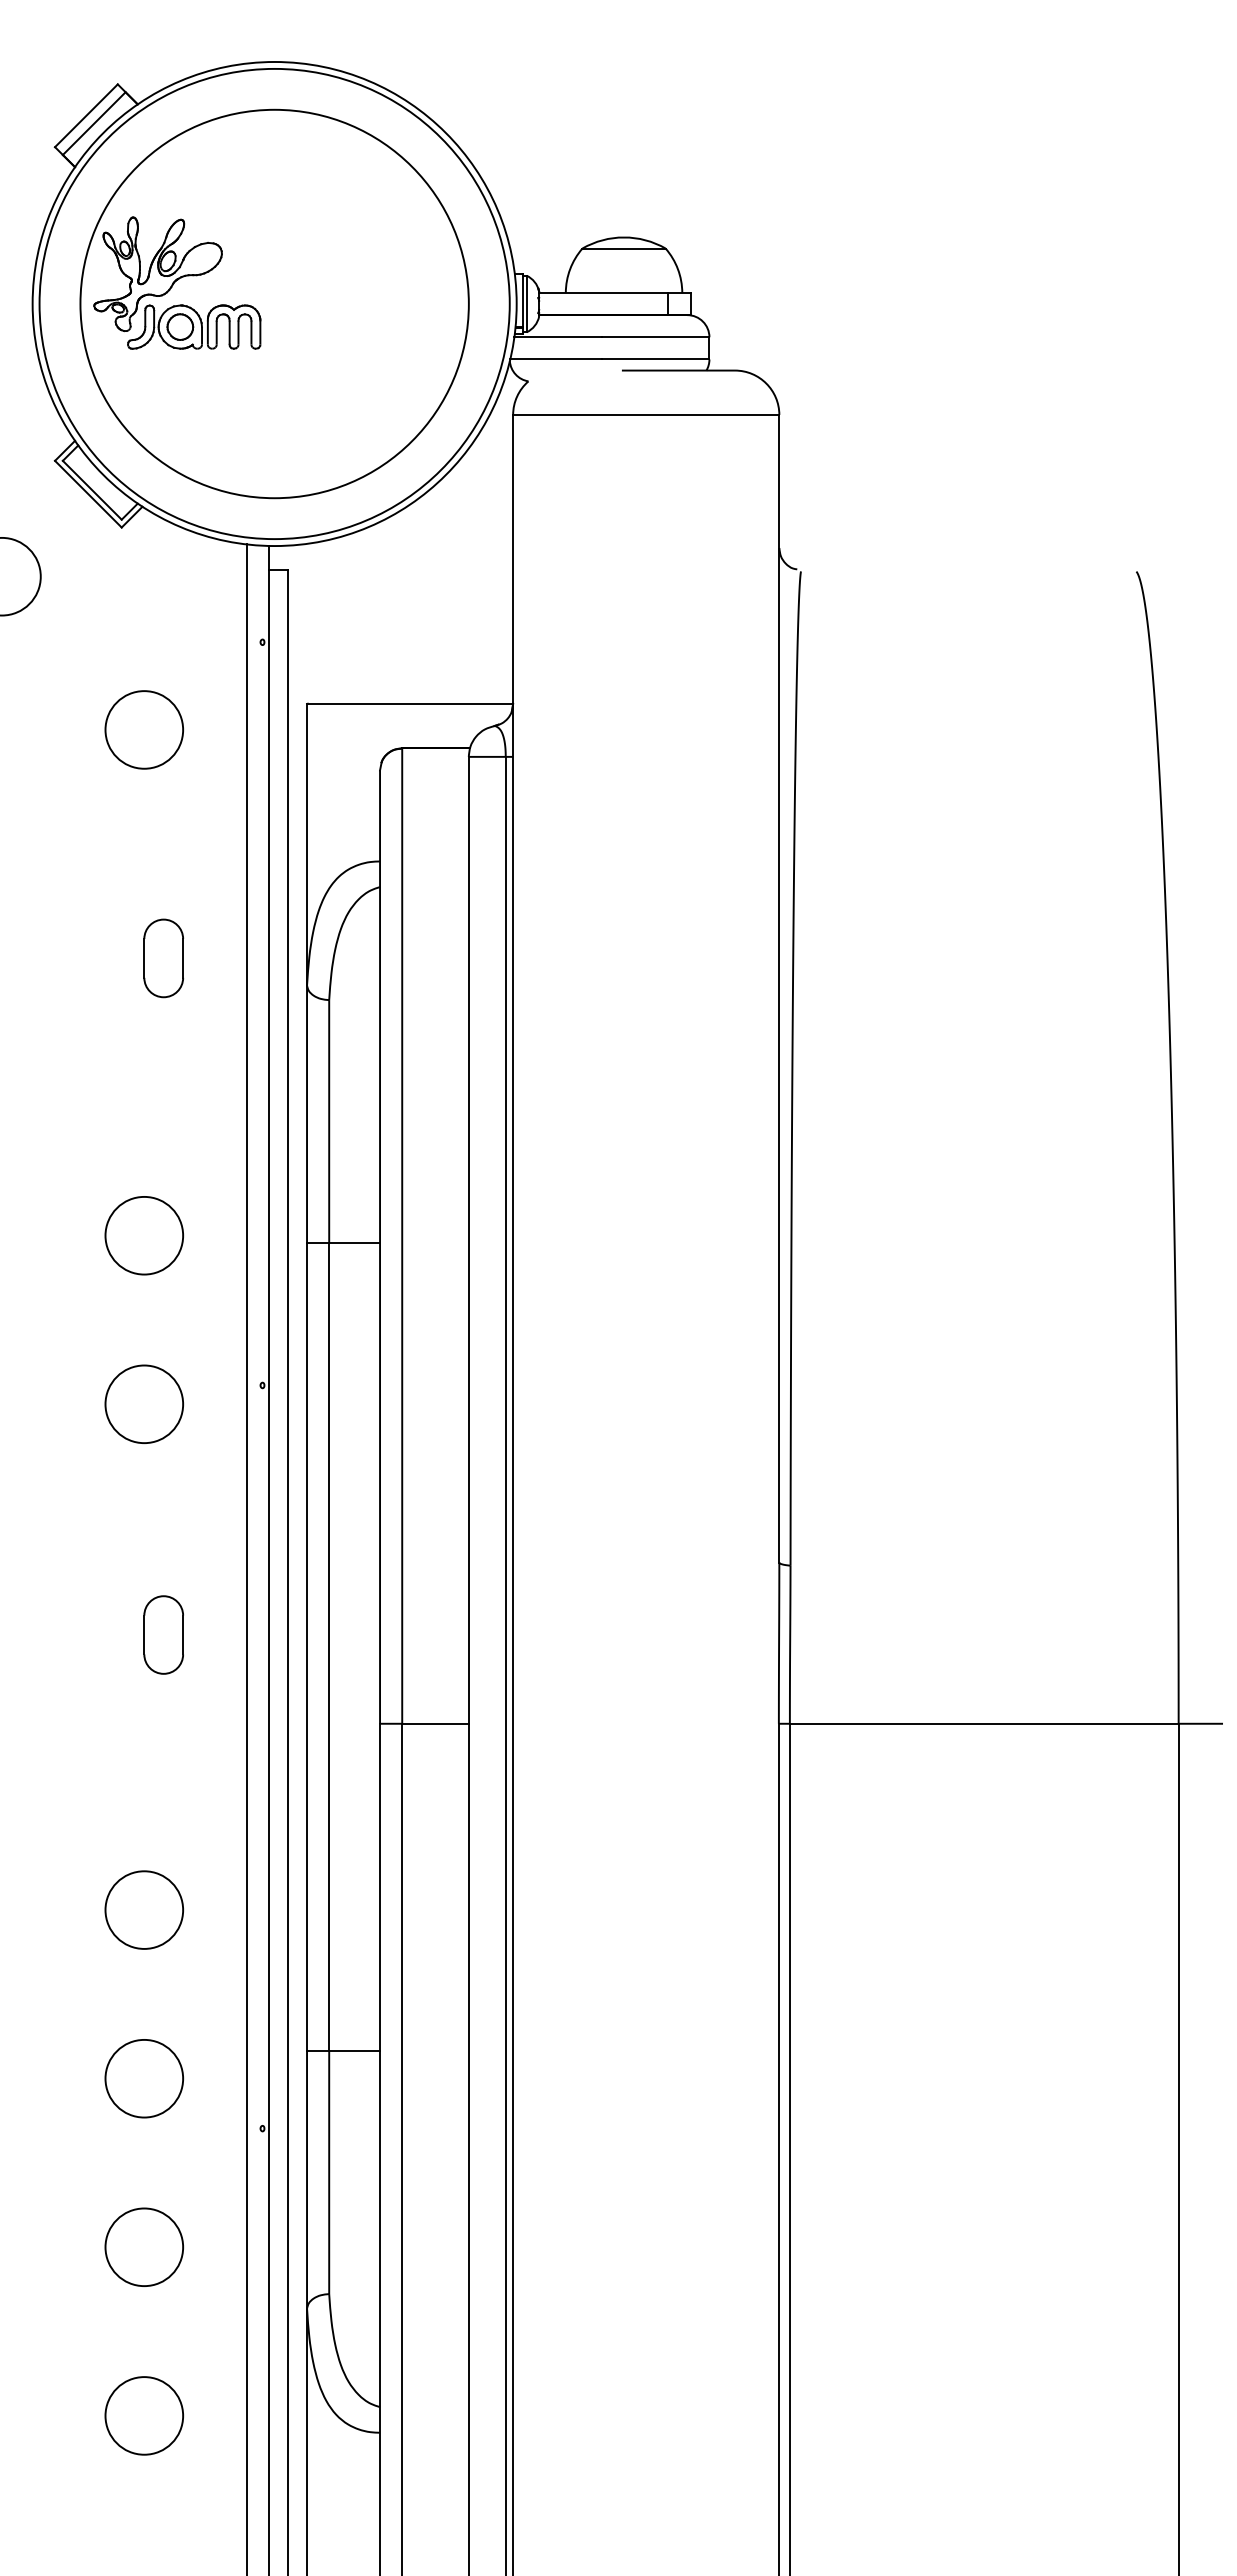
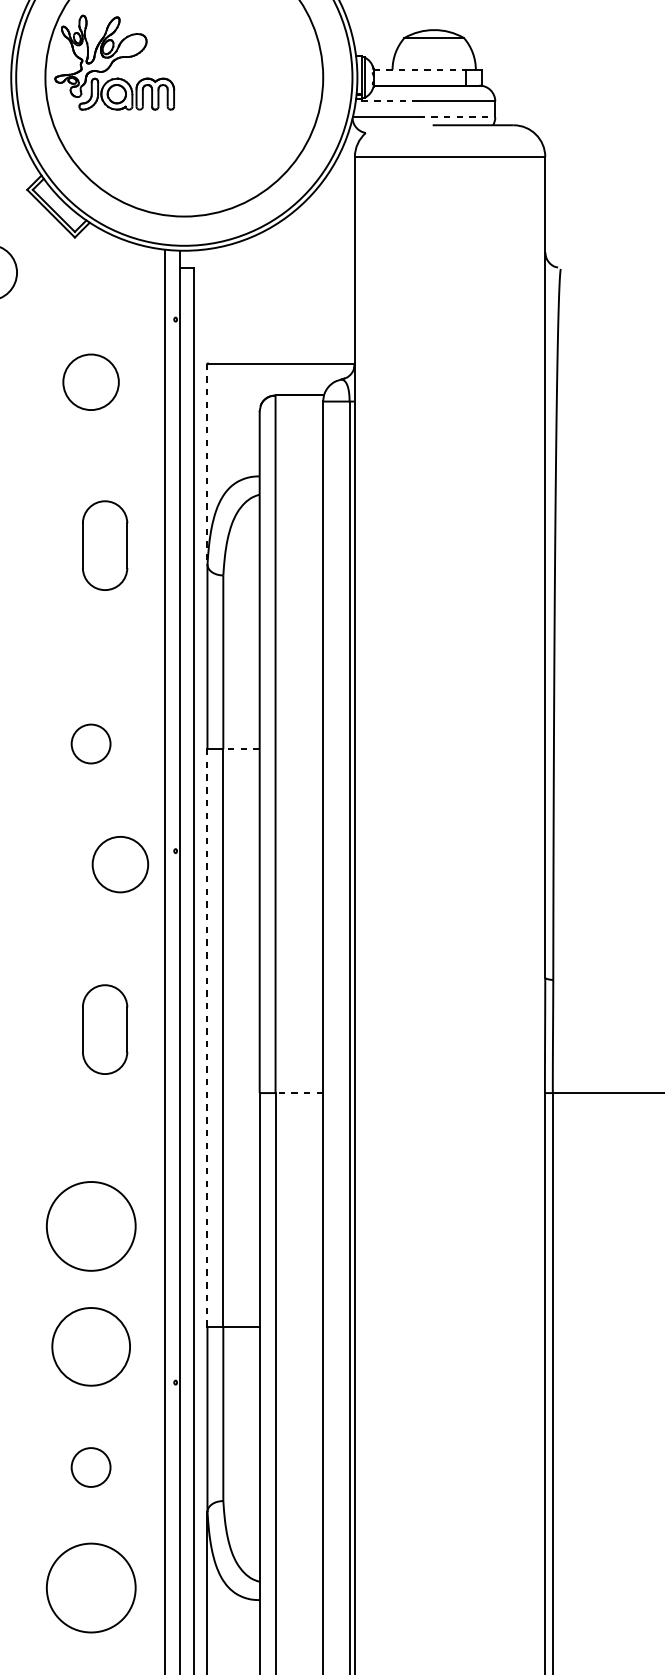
line: (603, 292) -> (419, 69), solid -> dashed
line: (558, 337) -> (387, 101), solid -> dashed
line: (655, 359) -> (456, 117), solid -> dashed
line: (307, 844) -> (207, 464), solid -> dashed
part: (163, 958) -> (104, 545), size x1.6
circle: (144, 1235) -> (91, 743), size x0.7
line: (354, 1242) -> (241, 748), solid -> dashed
circle: (143, 1403) -> (119, 864), moved
part: (163, 1634) -> (104, 1029), size x1.6
line: (307, 1647) -> (207, 1038), solid -> dashed
line: (435, 1723) -> (299, 1092), solid -> dashed
circle: (143, 1909) -> (90, 1225), size x1.6
circle: (143, 2078) -> (90, 1346), size x1.4
circle: (144, 2247) -> (91, 1467), size x0.7
circle: (143, 2415) -> (90, 1587), size x1.6

